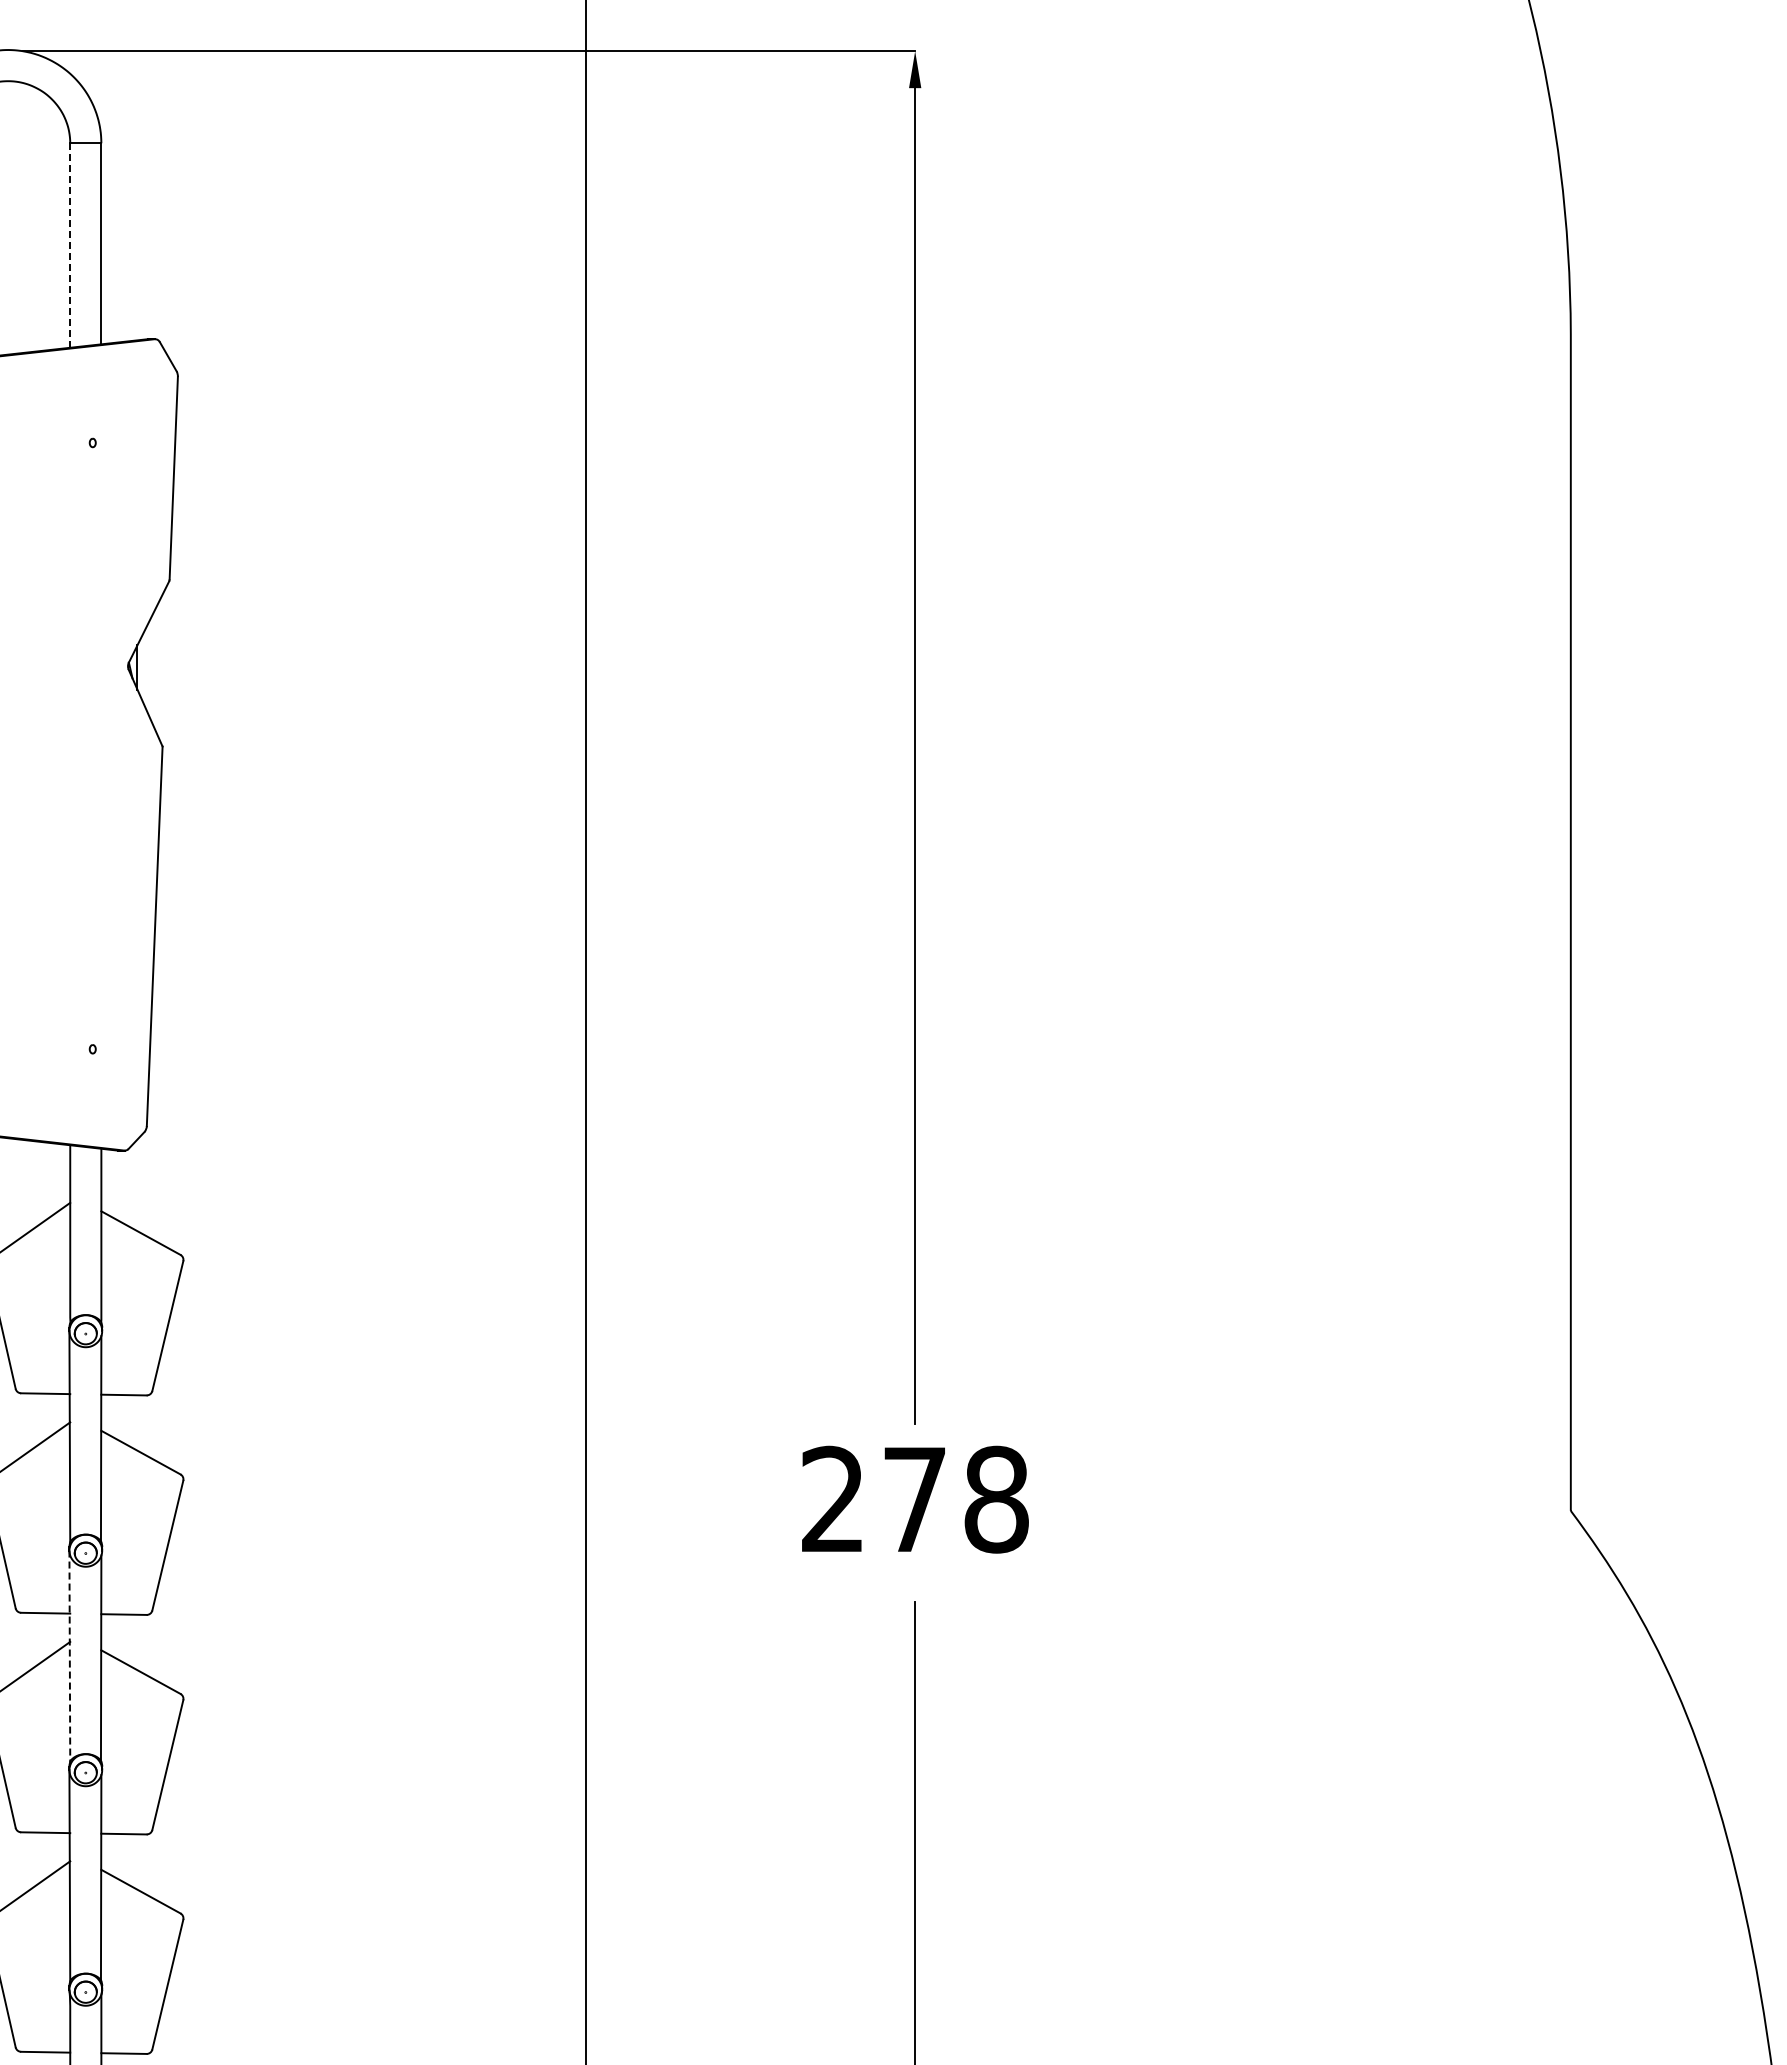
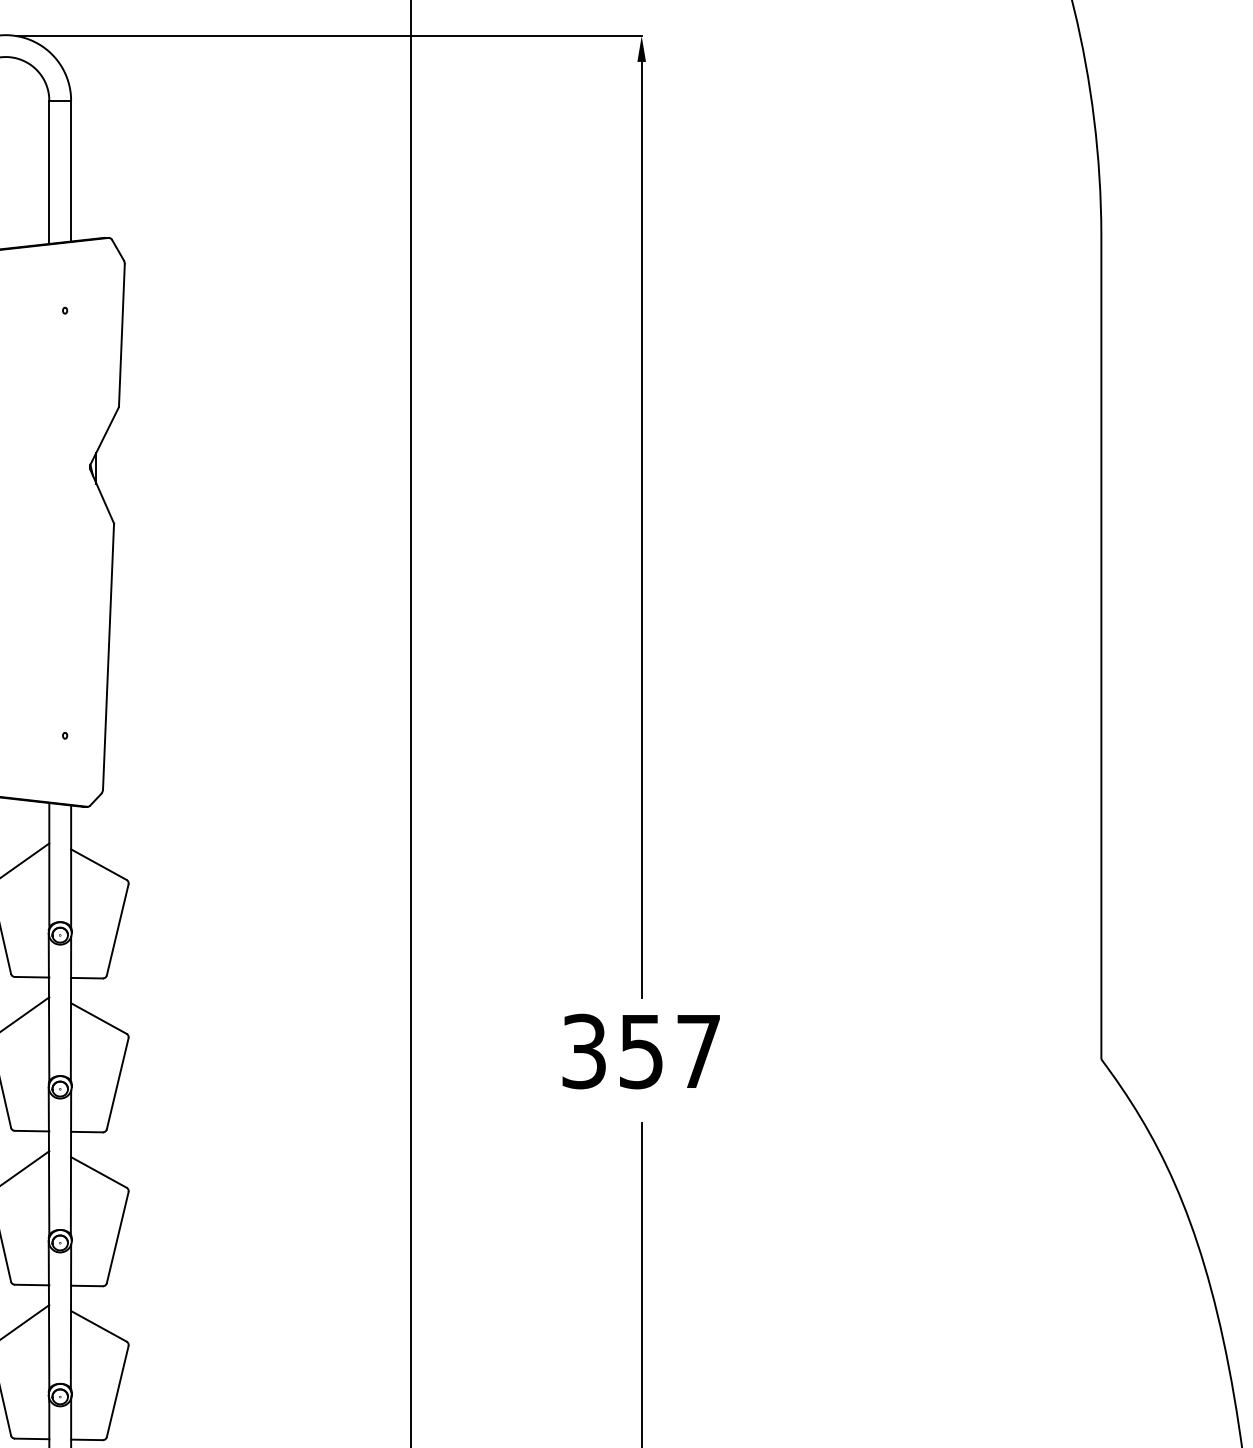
line: (70, 246) -> (49, 172), dashed -> solid
text: (915, 1499) -> (641, 1051), 278 -> 357
line: (69, 1656) -> (48, 1161), dashed -> solid

